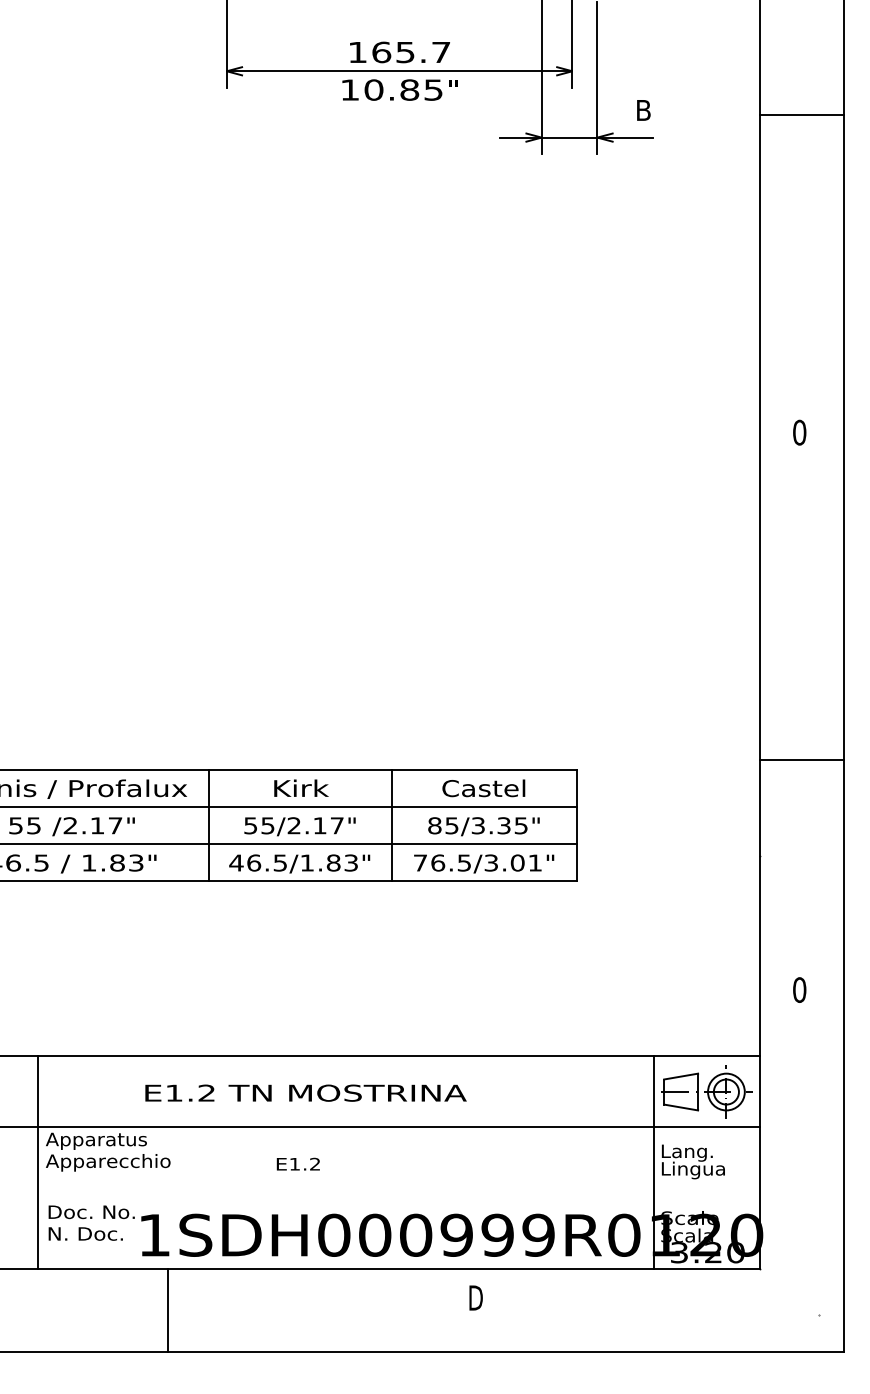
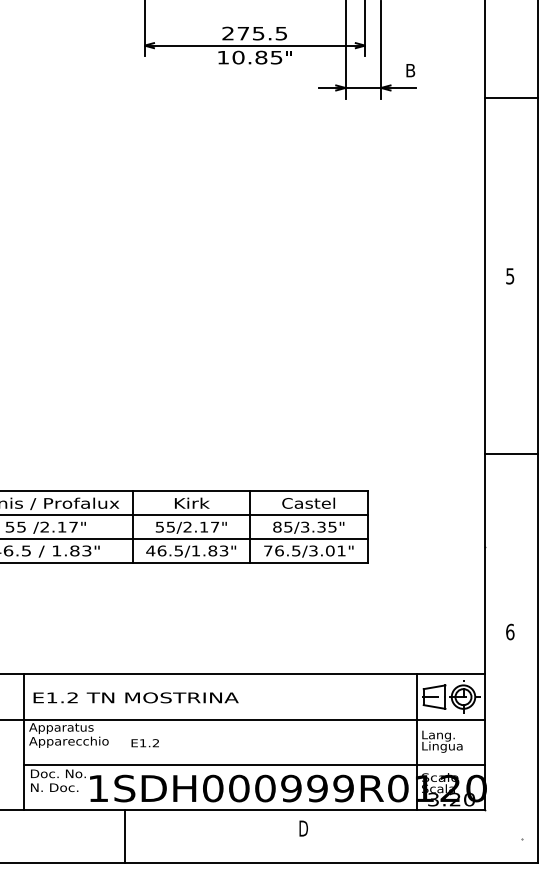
text: (398, 52) -> (254, 33), 165.7 -> 275.5
line: (801, 114) -> (511, 98), moved
text: (800, 432) -> (510, 276), 0 -> 5
line: (801, 760) -> (511, 454), moved
text: (800, 989) -> (510, 631), 0 -> 6
text: (304, 1092) -> (135, 697), moved
text: (297, 1164) -> (144, 743), moved
line: (398, 1197) -> (254, 764), added
line: (167, 1310) -> (124, 836), moved

